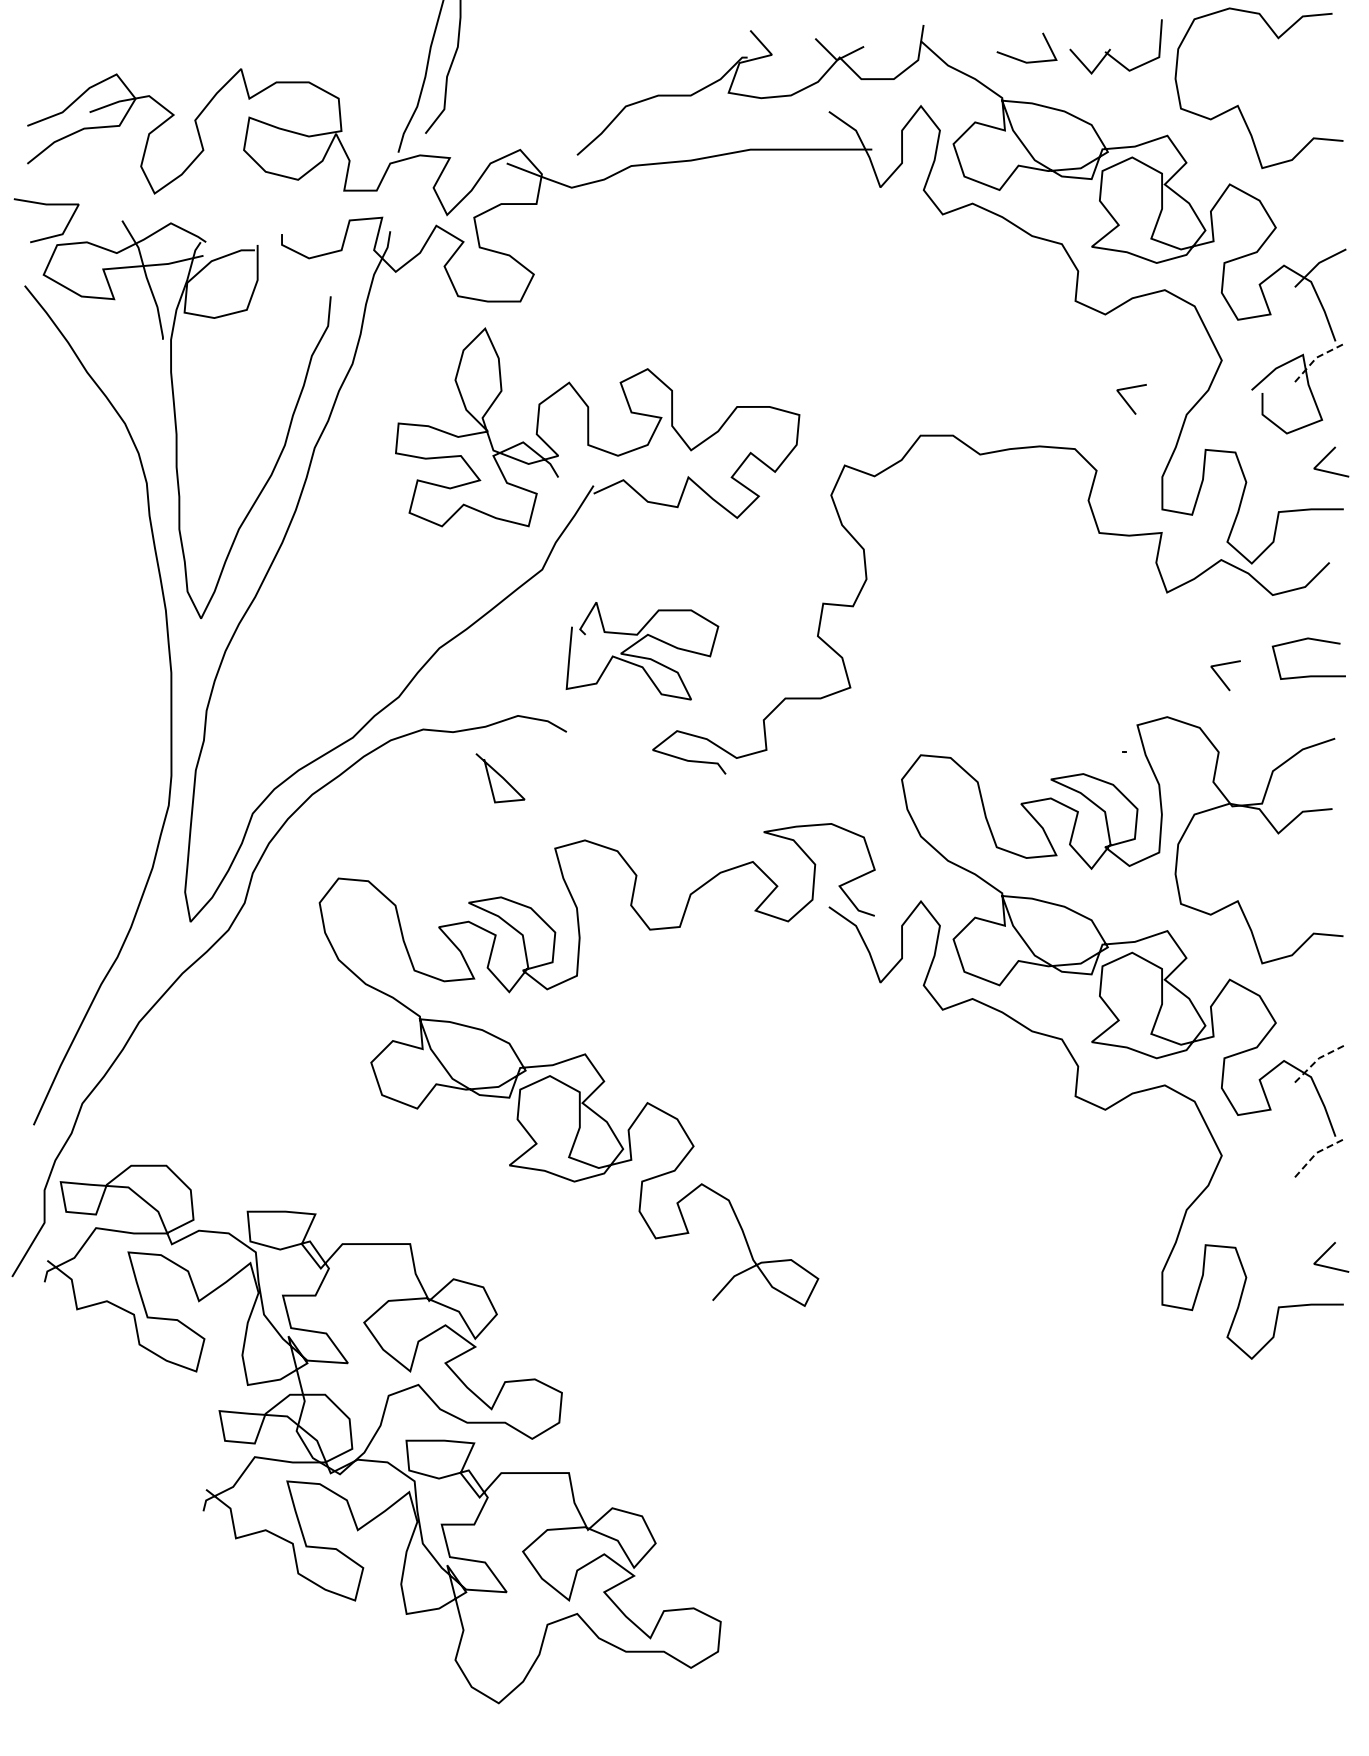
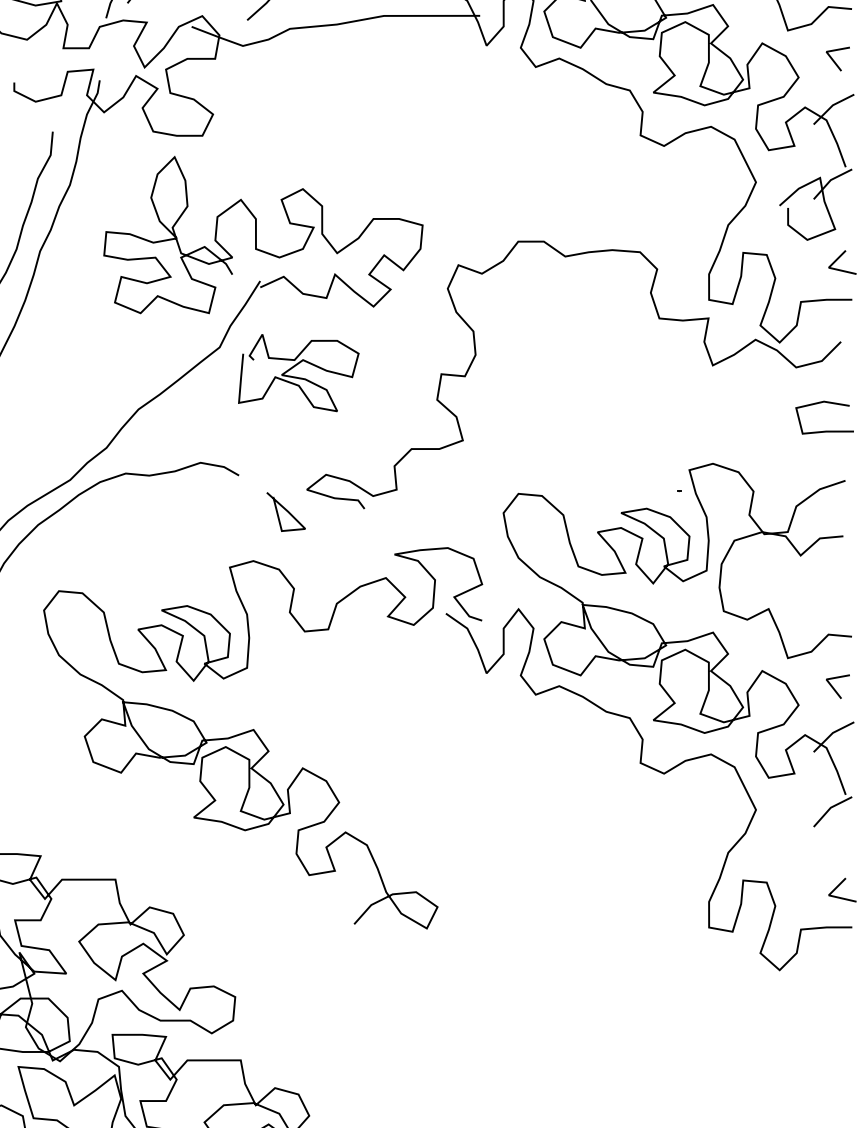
line: (1316, 357) -> (830, 179), dashed -> solid
line: (1127, 401) -> (834, 60), moved
curve: (642, 656) -> (298, 377), moved
line: (1221, 678) -> (834, 688), moved
line: (501, 777) -> (286, 511), moved
line: (1318, 1058) -> (832, 733), dashed -> solid
line: (1316, 1152) -> (830, 807), dashed -> solid

